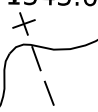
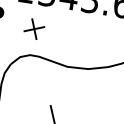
part: (23, 23) -> (33, 28), size x0.7
line: (36, 58) -> (44, 75), removed

